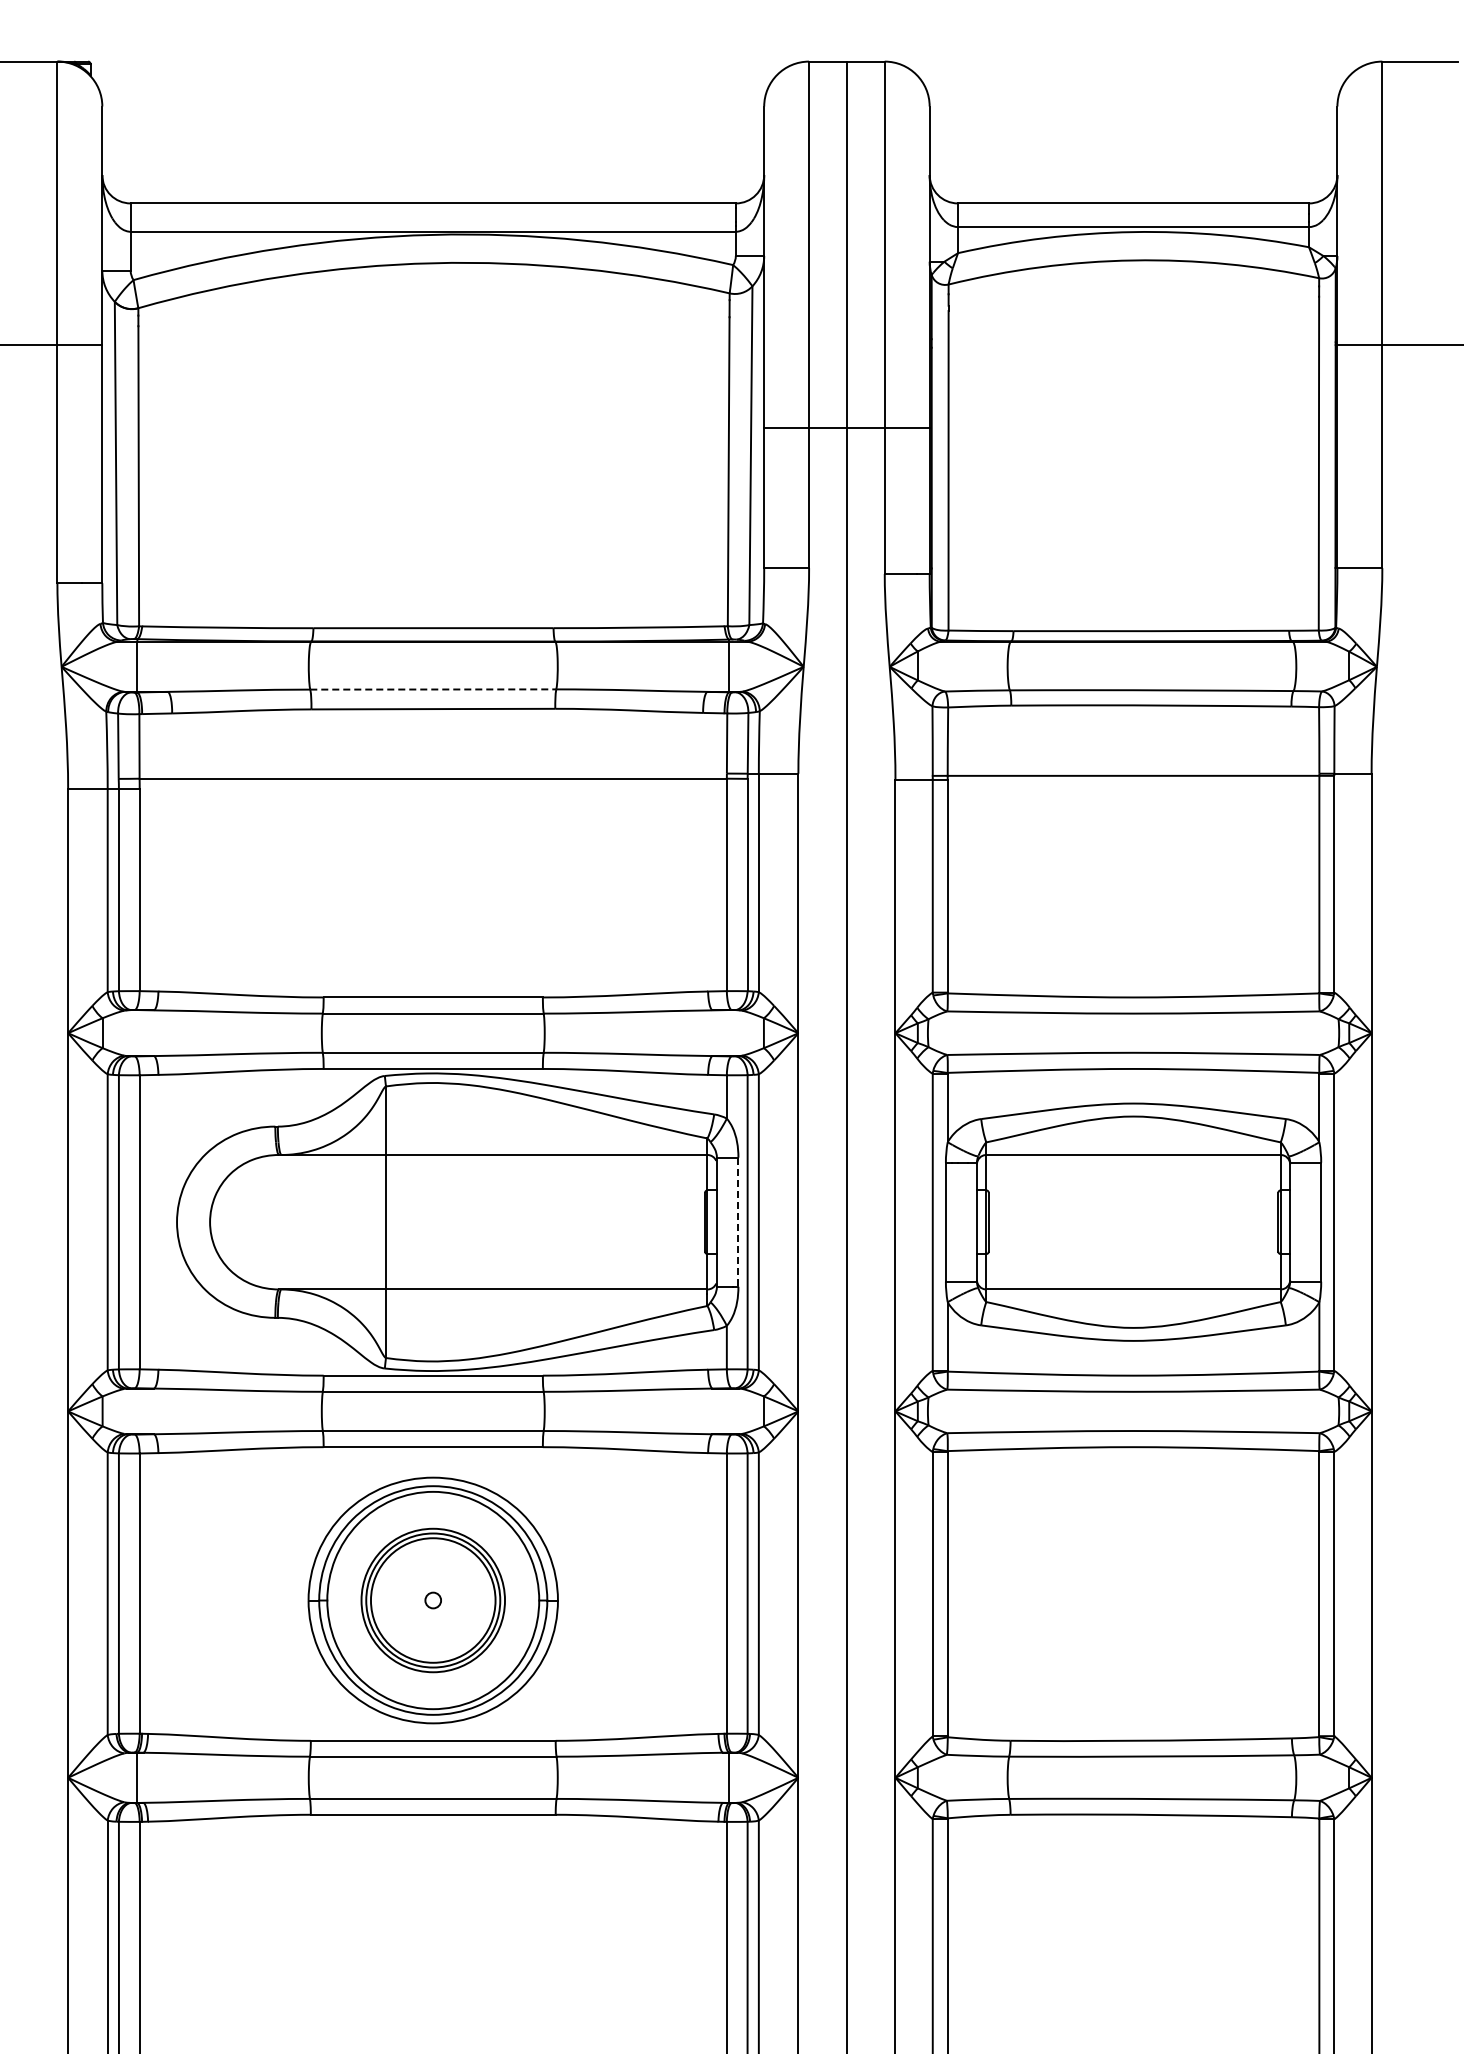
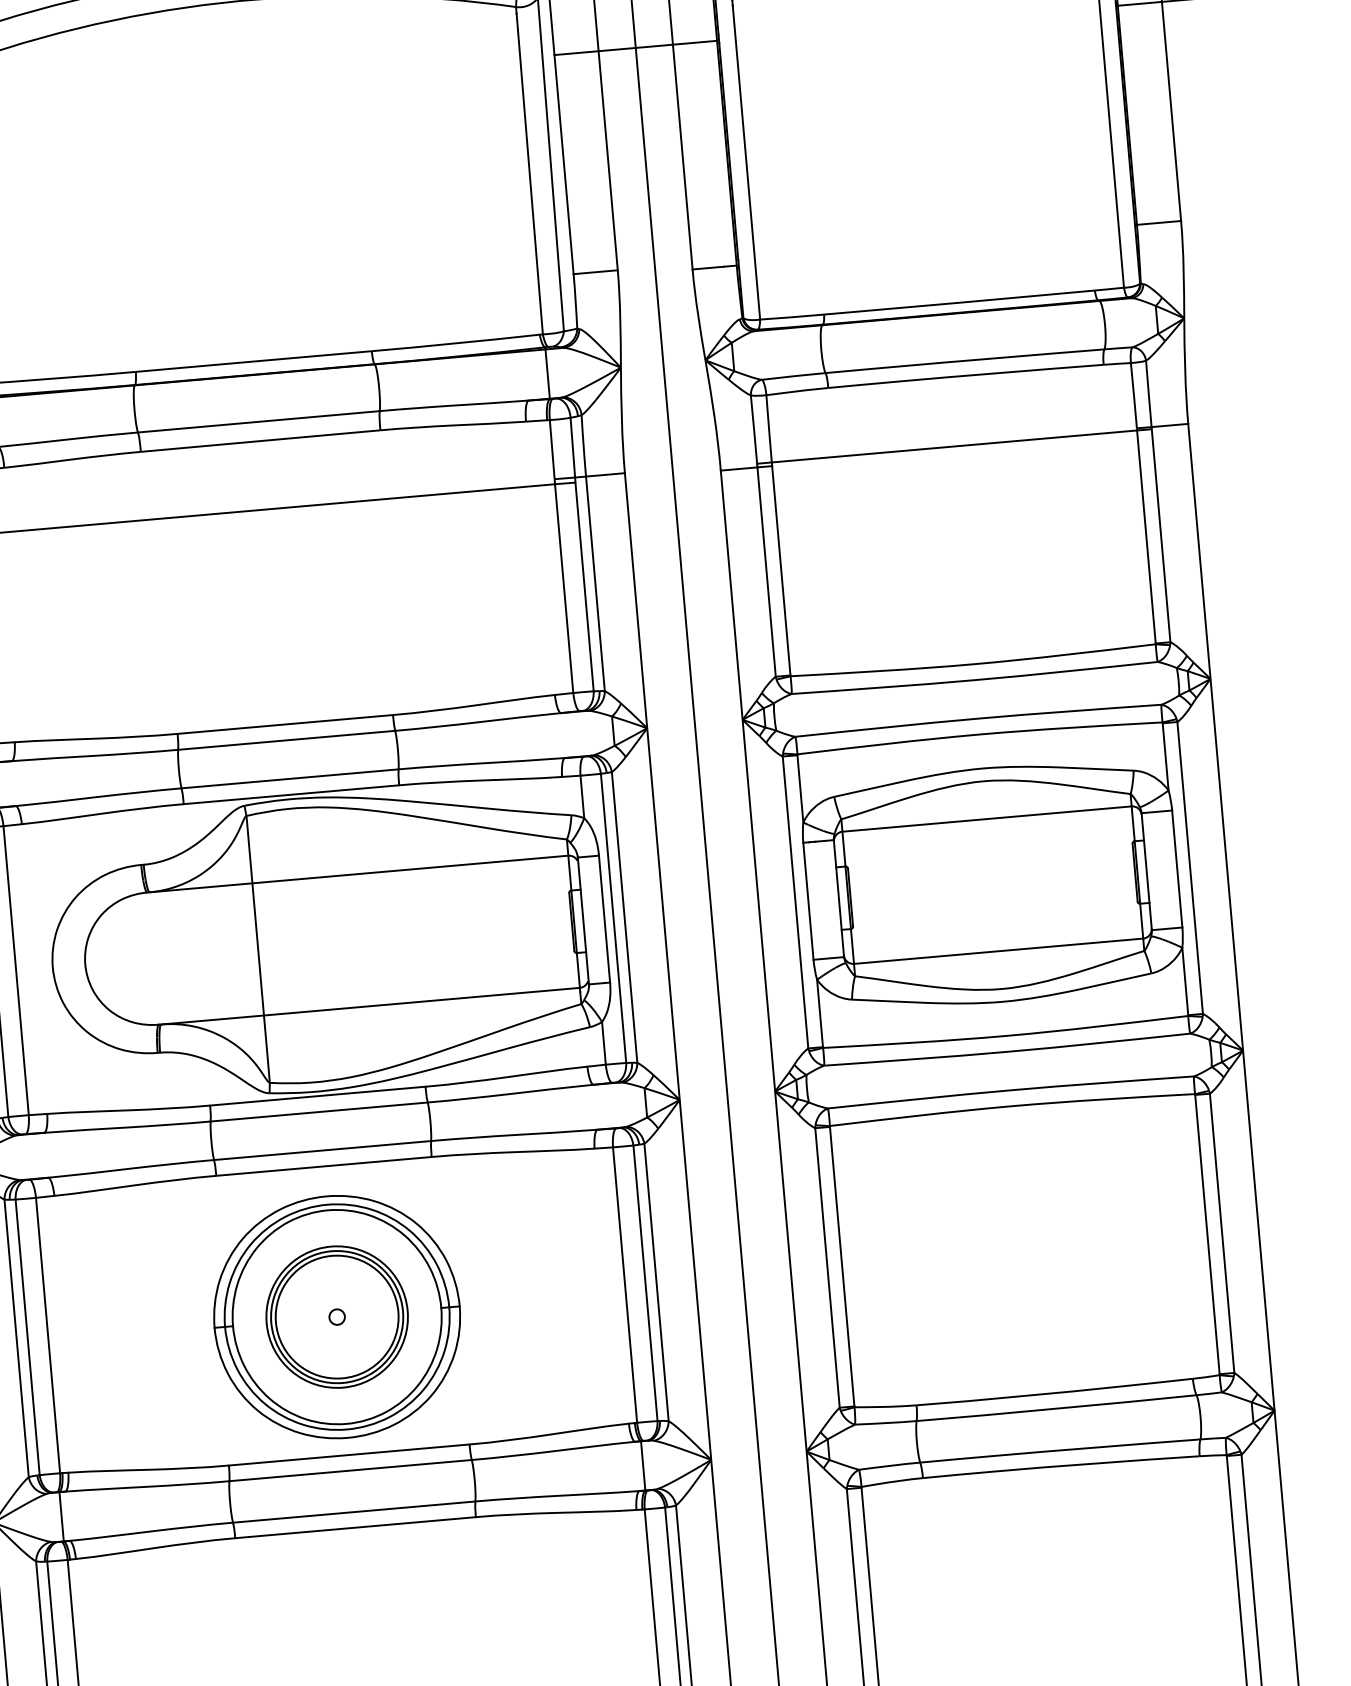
line: (846, 428) -> (635, 48), moved
line: (433, 689) -> (259, 421), dashed -> solid
line: (738, 1222) -> (604, 919), dashed -> solid

